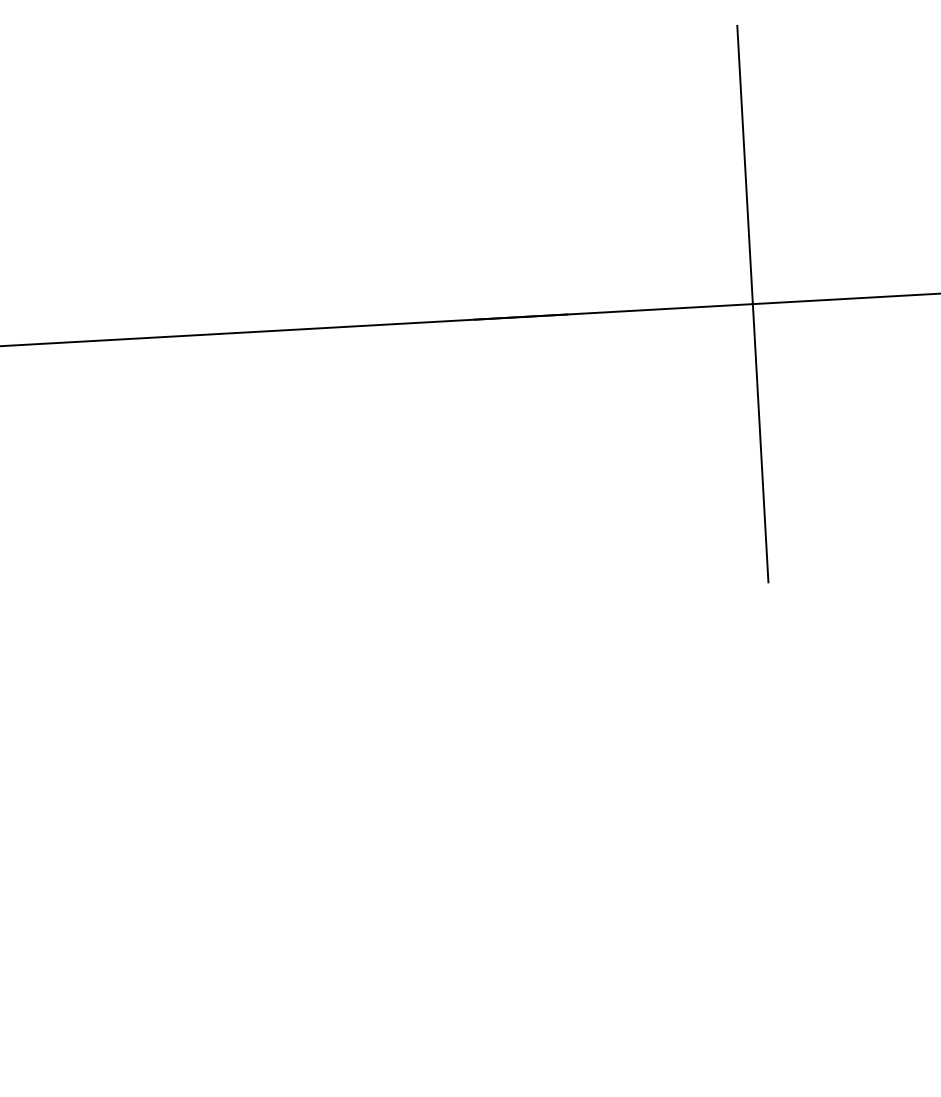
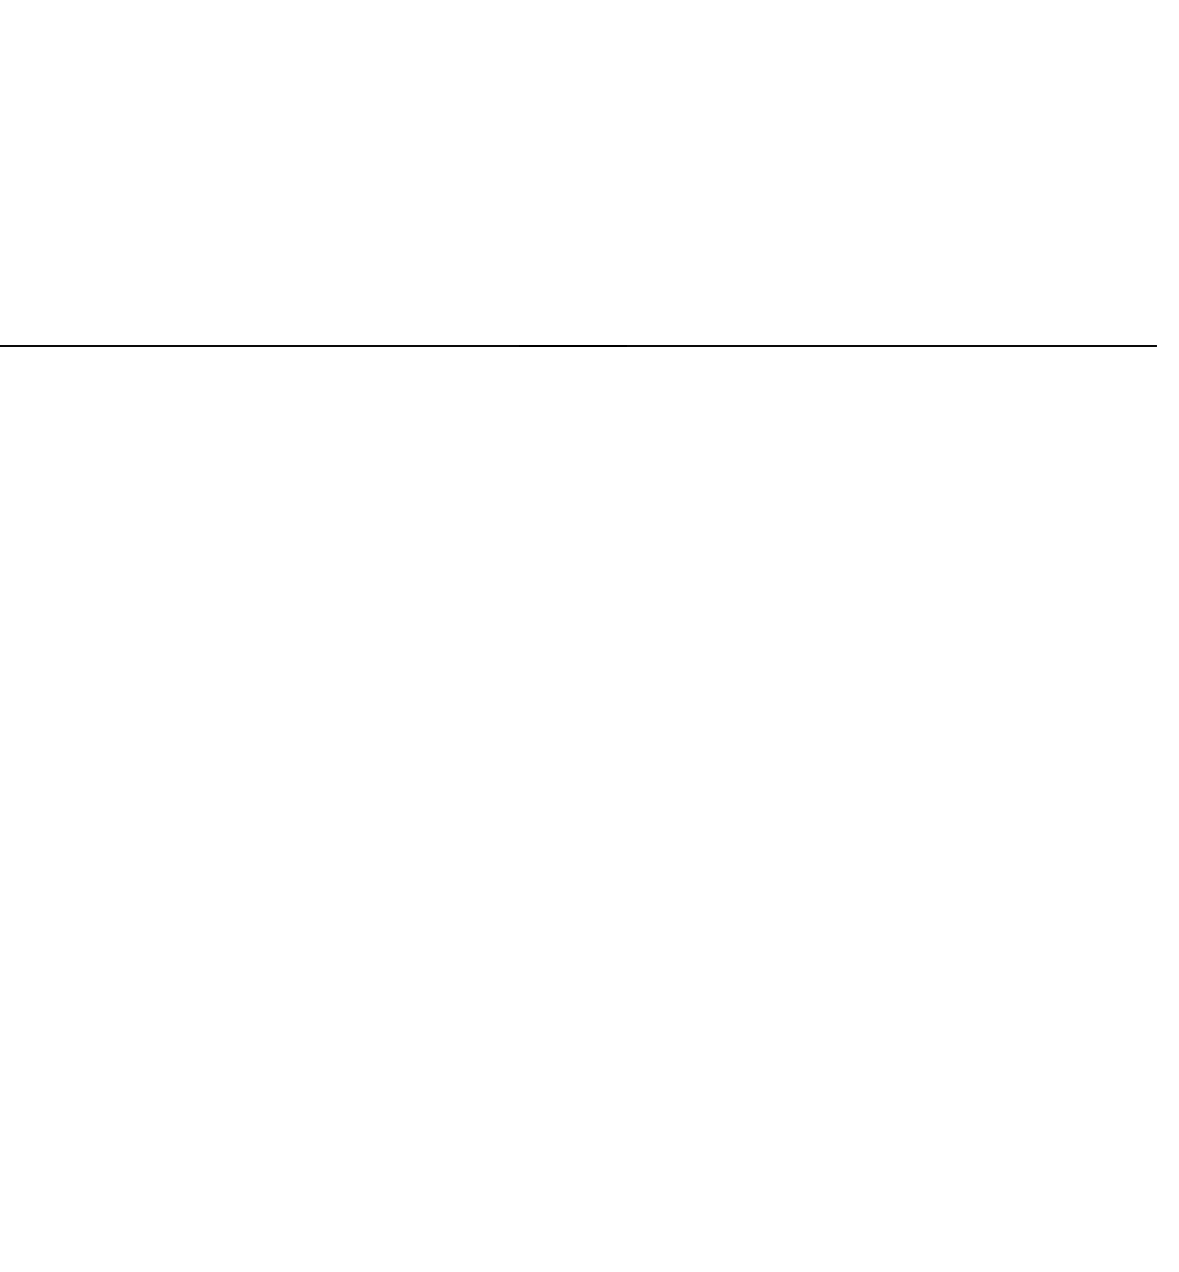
line: (753, 304) -> (838, 346), removed

